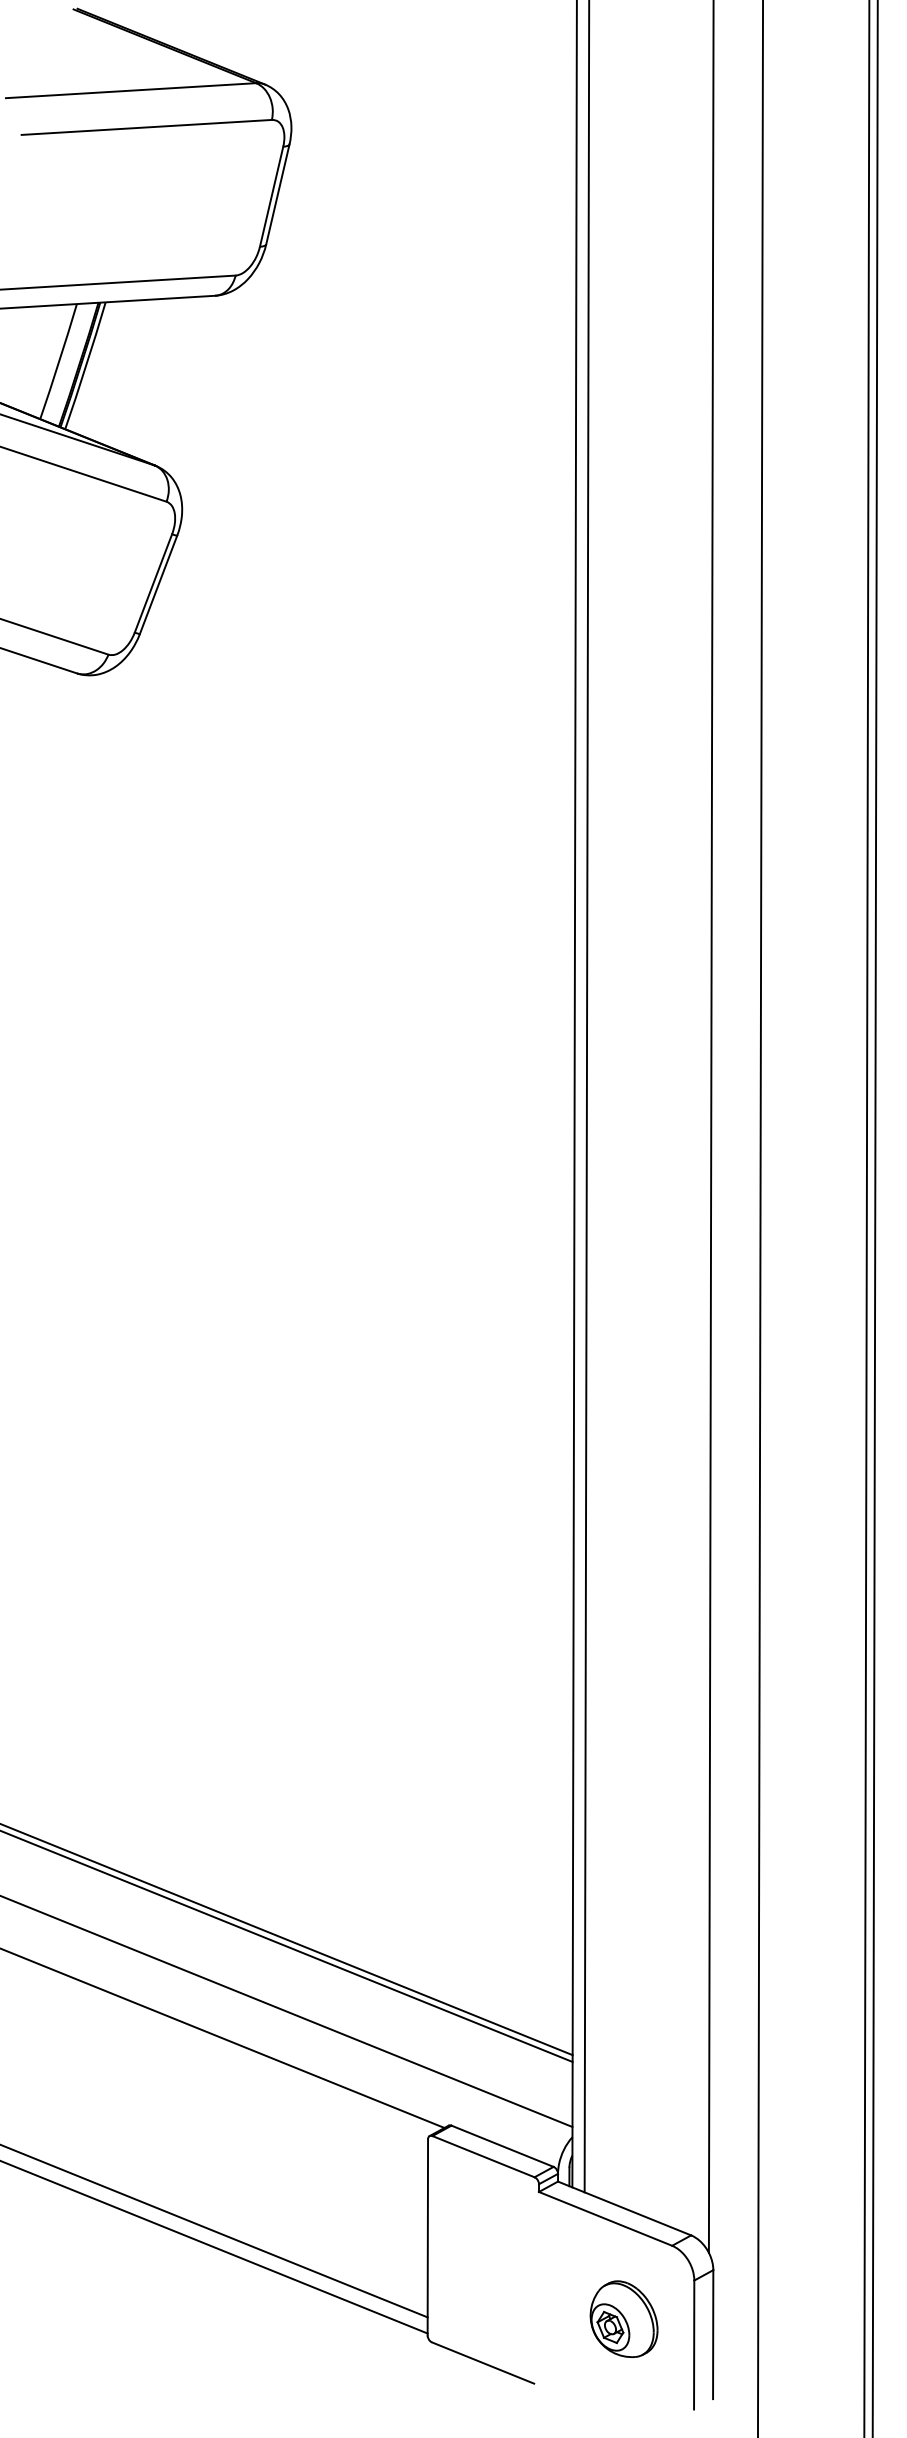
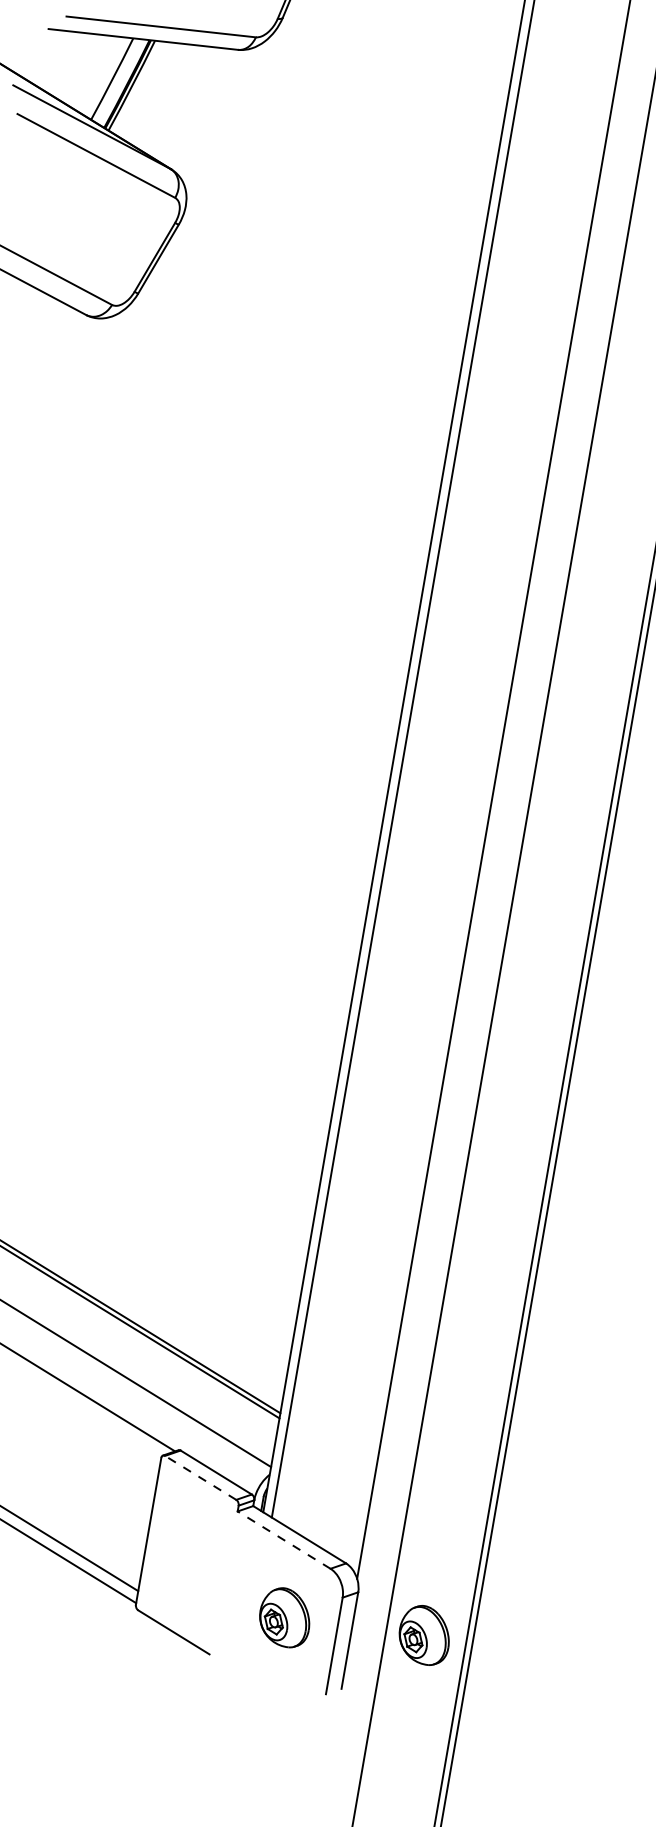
line: (483, 2156) -> (200, 1477), solid -> dashed
line: (605, 2218) -> (284, 1539), solid -> dashed
part: (808, 2311) -> (424, 1635), added

